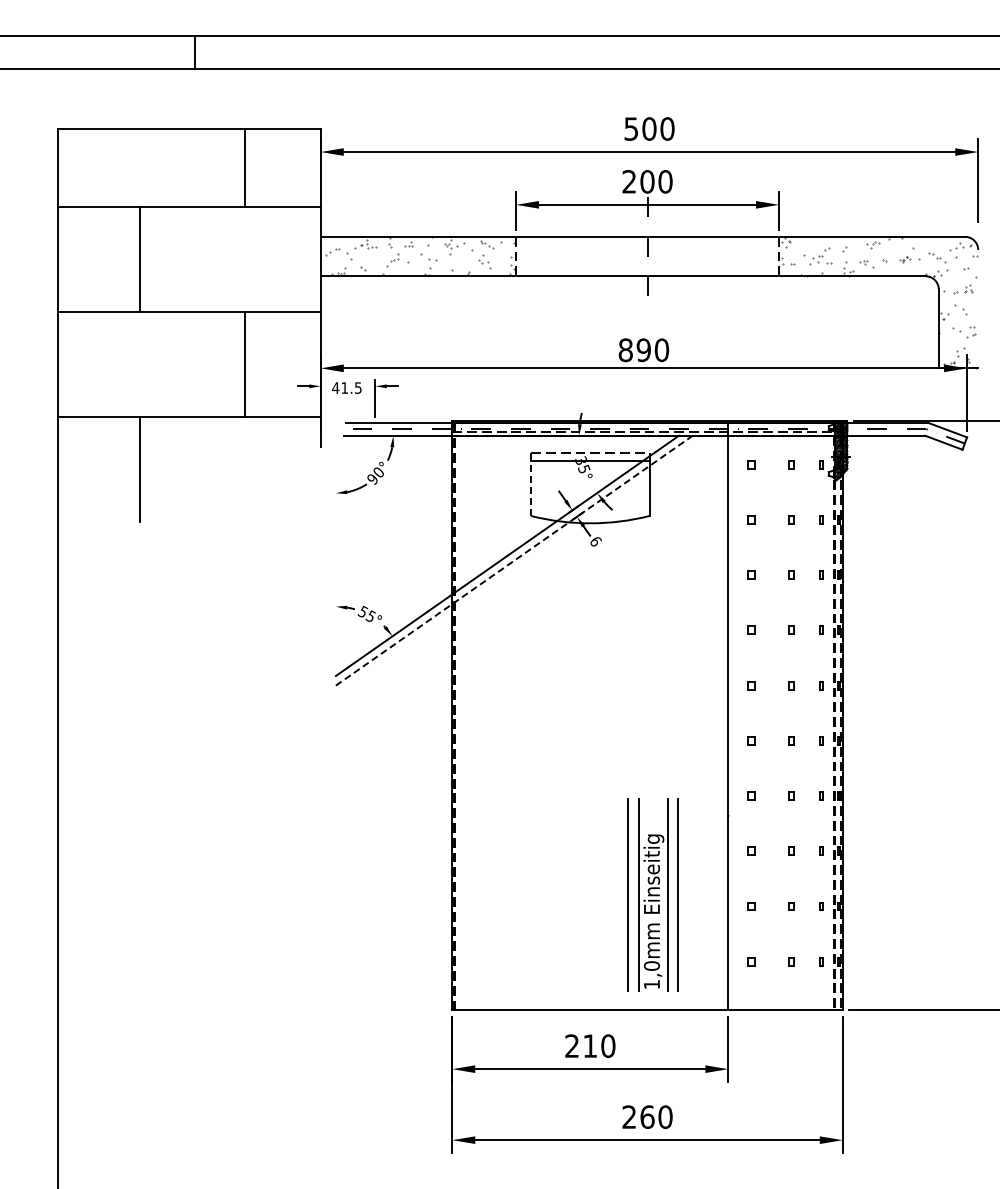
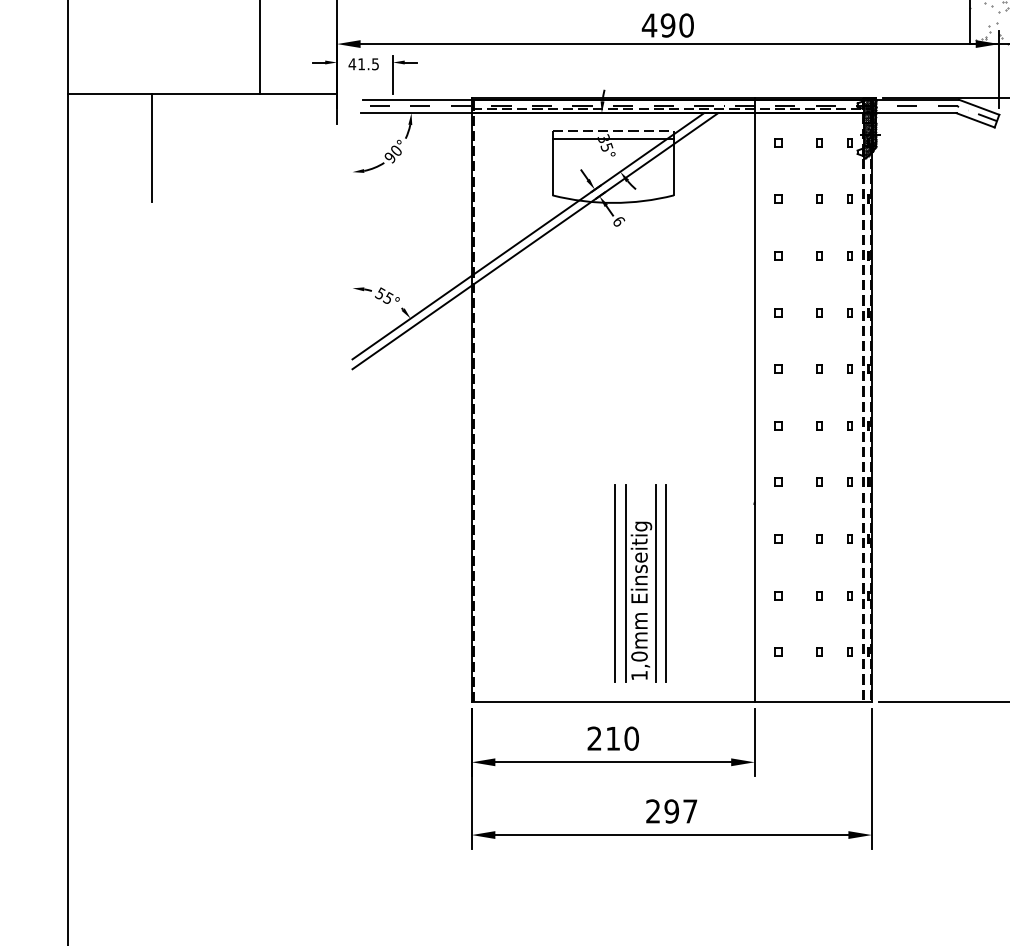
text: (625, 350) -> (649, 25), 890 -> 490
line: (531, 488) -> (552, 167), dashed -> solid
line: (514, 560) -> (535, 241), dashed -> solid
part: (652, 894) -> (640, 583), moved
text: (656, 1116) -> (681, 810), 260 -> 297

